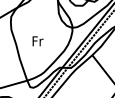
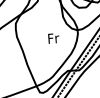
text: (37, 41) -> (53, 38), moved

